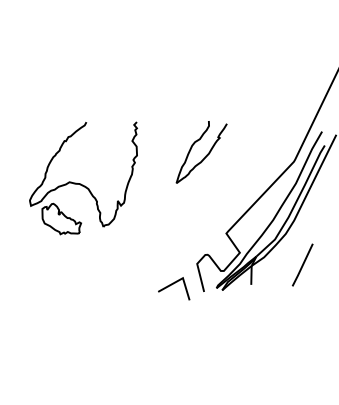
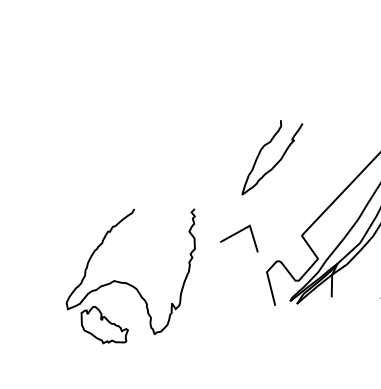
curve: (205, 155) -> (276, 161), moved
part: (83, 178) -> (130, 276), moved
line: (173, 284) -> (238, 233), moved

